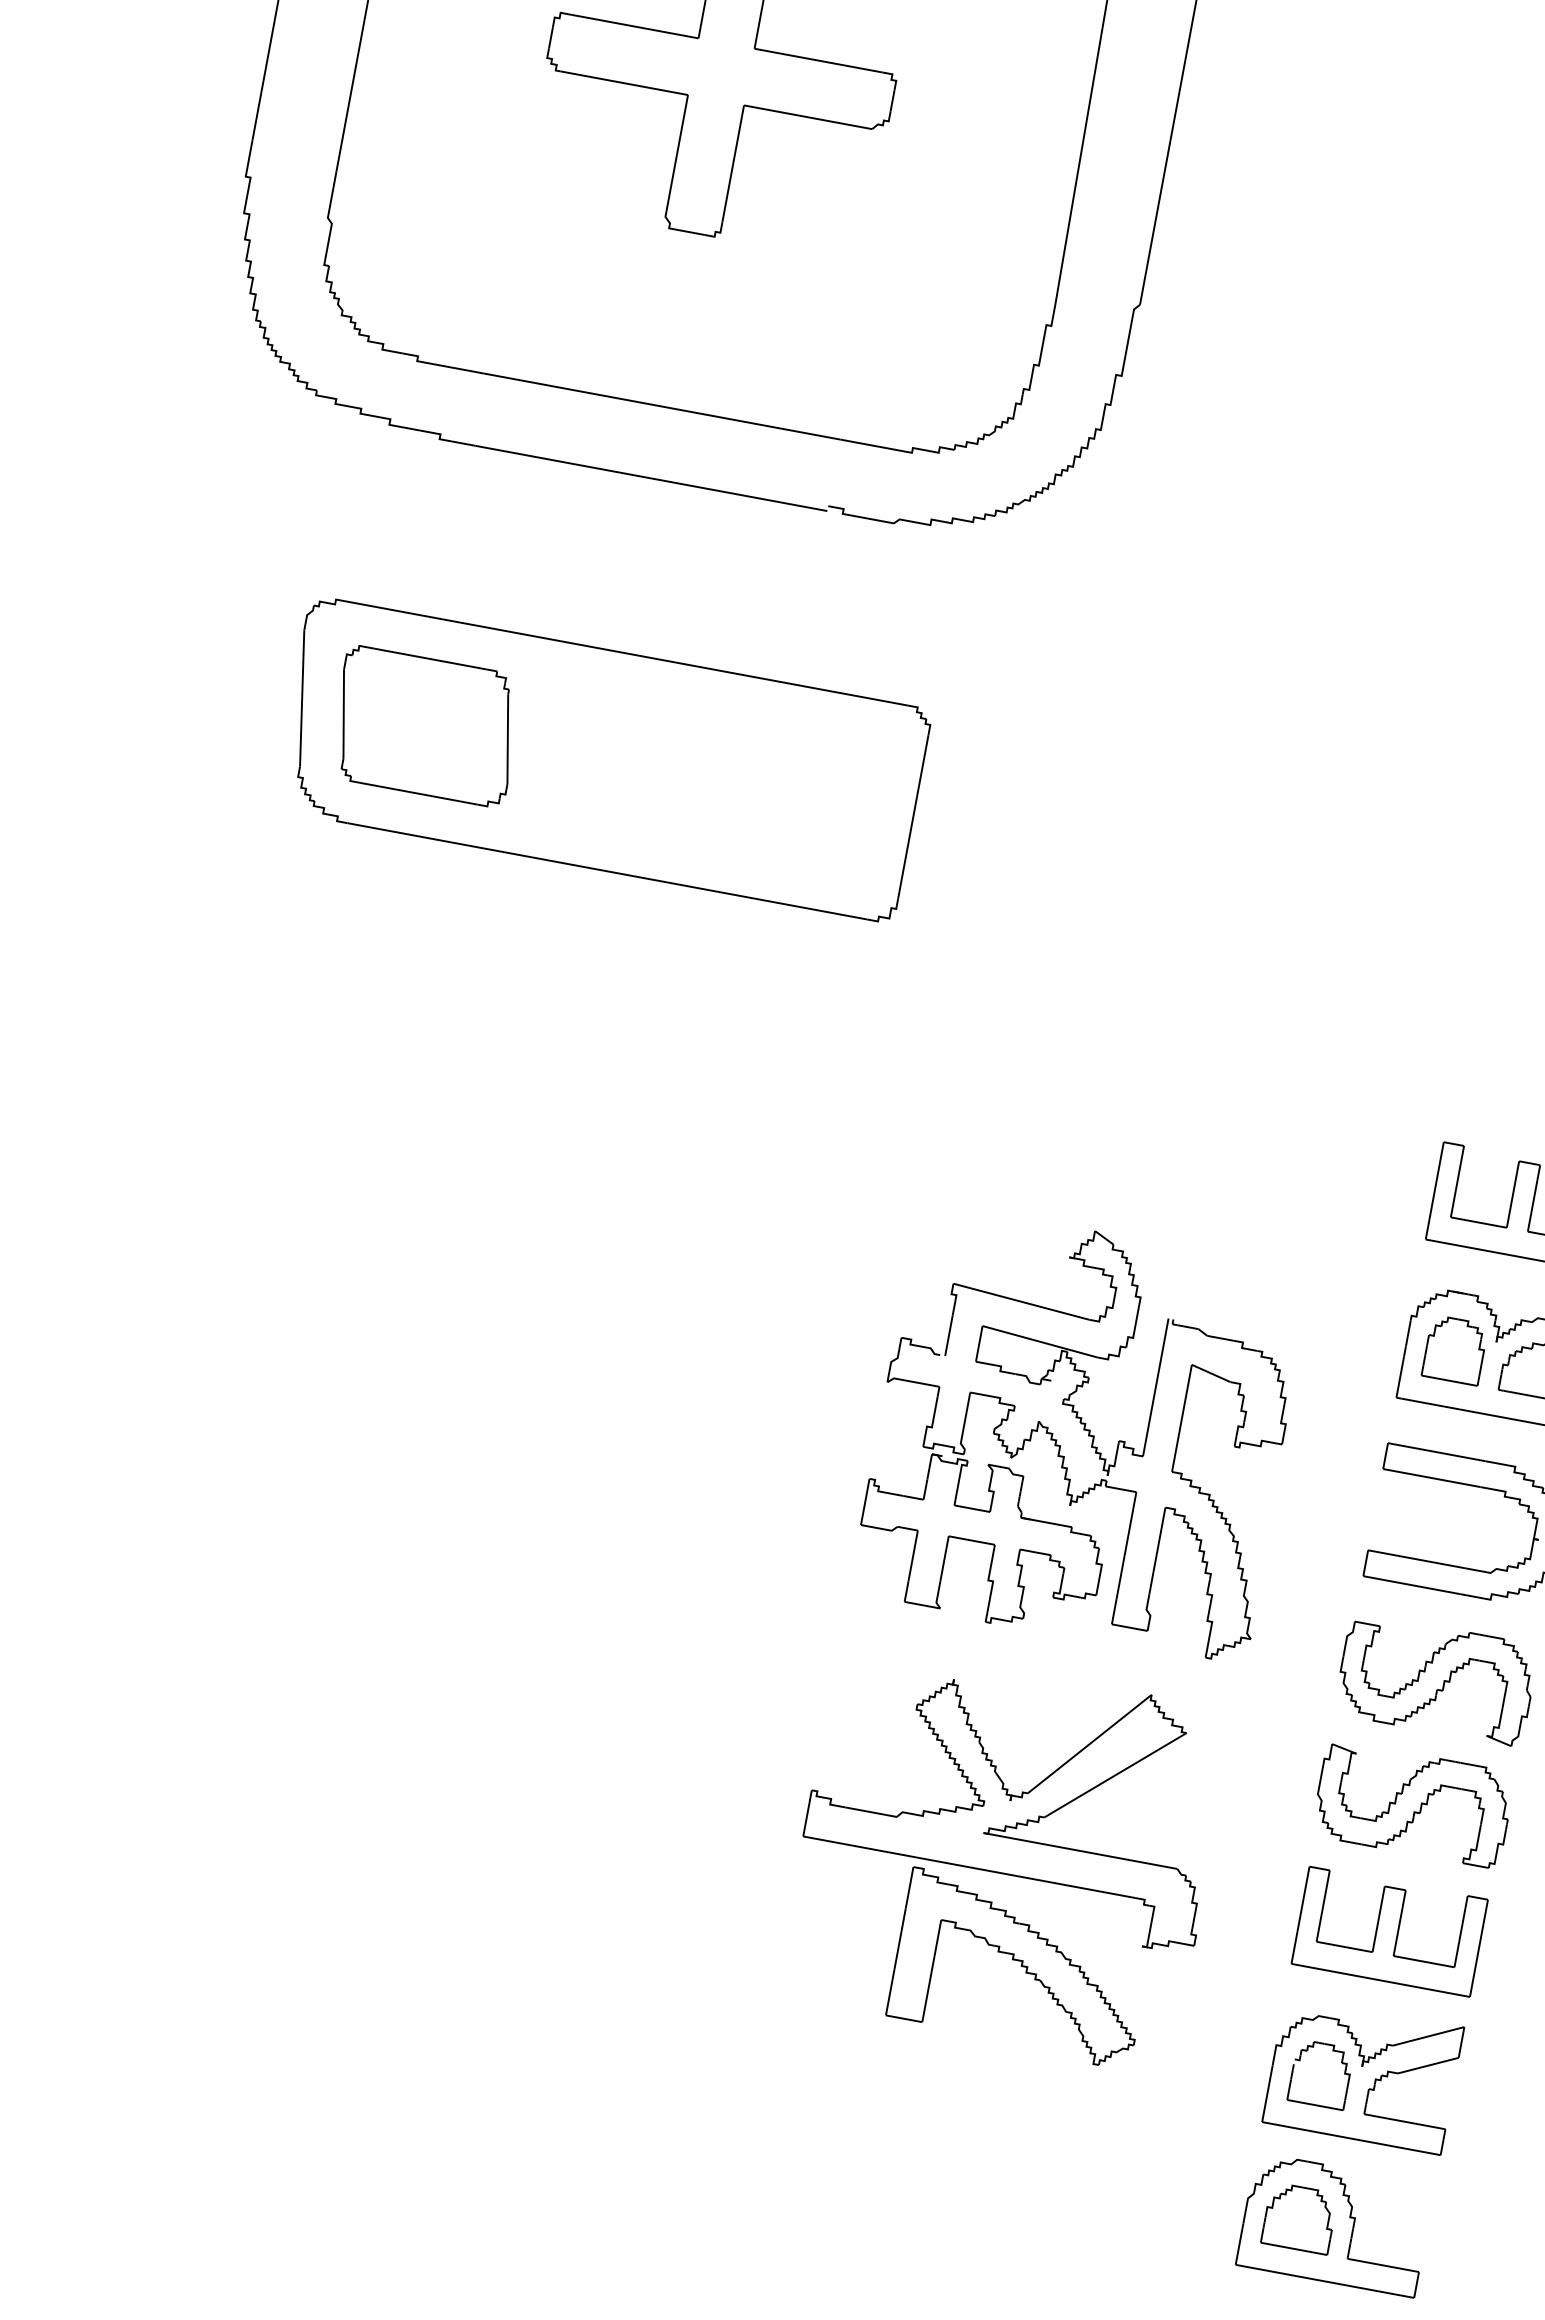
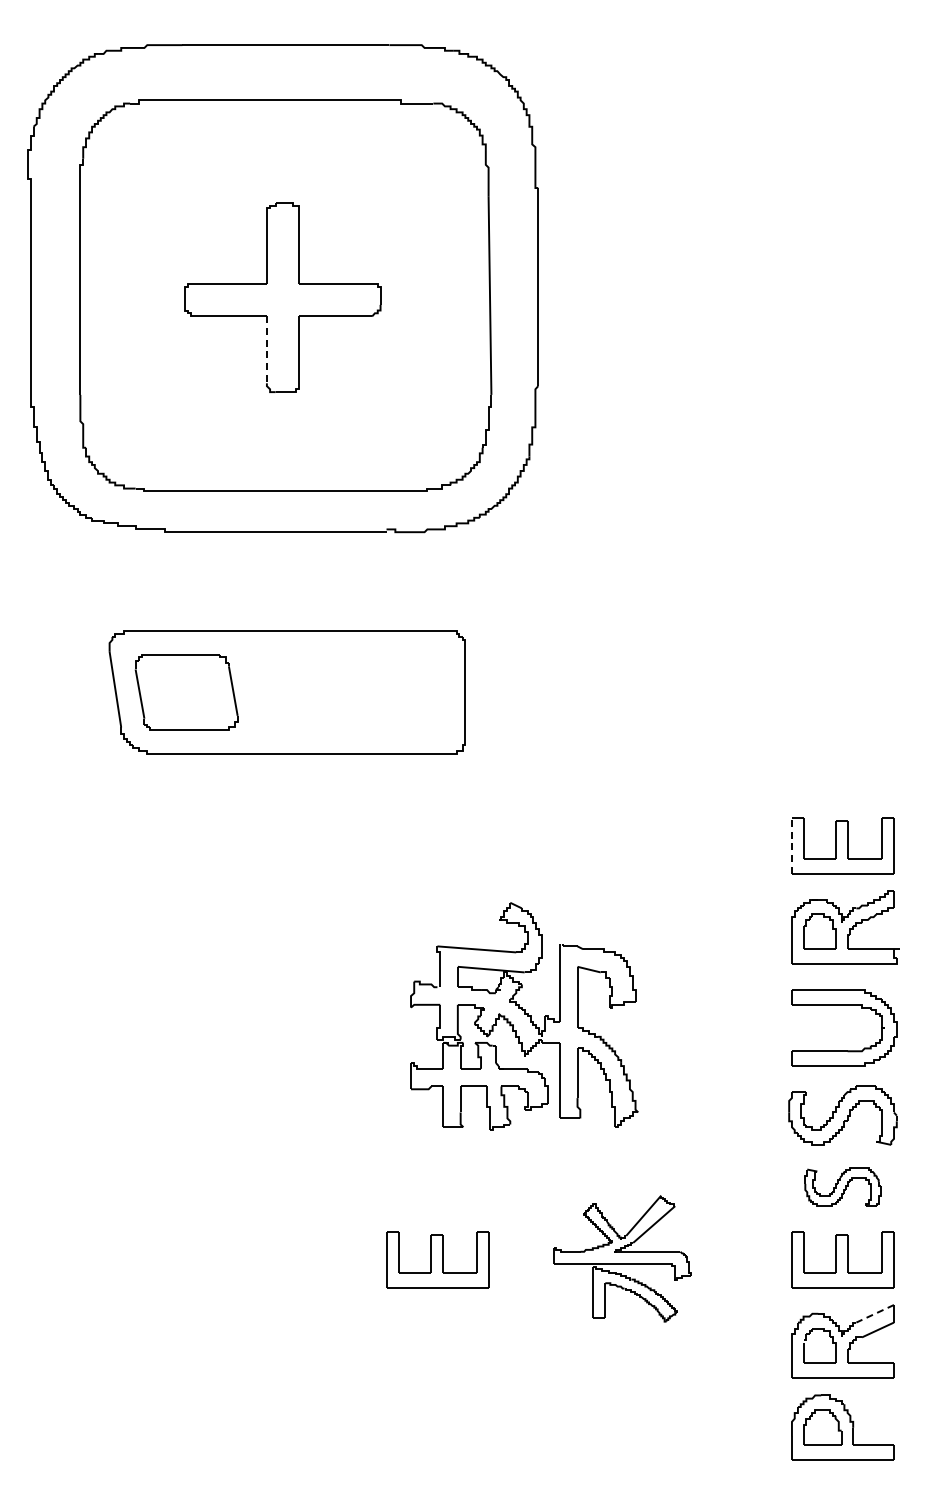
line: (676, 154) -> (266, 350), solid -> dashed
line: (1434, 1190) -> (791, 845), solid -> dashed
part: (1083, 1434) -> (524, 1016), moved
part: (680, 1799) -> (437, 1259), added
part: (1412, 1803) -> (842, 1186), size x0.7
part: (1004, 1857) -> (622, 1258), size x0.6
line: (1429, 2035) -> (875, 1313), solid -> dashed

